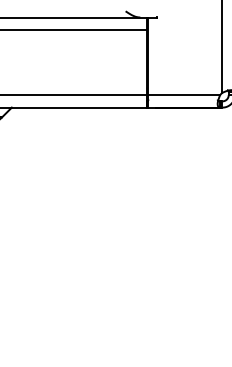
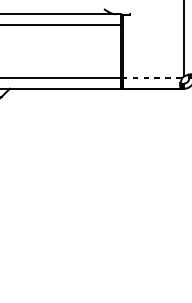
line: (183, 95) -> (151, 78), solid -> dashed

